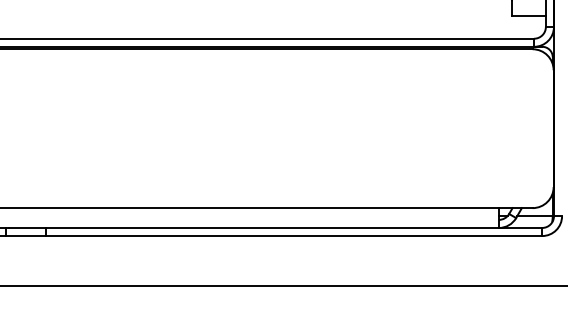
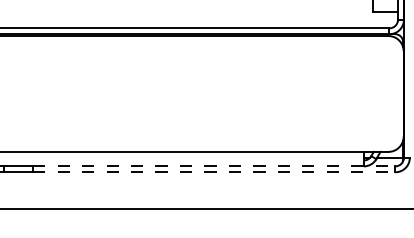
line: (294, 227) -> (214, 166), solid -> dashed
line: (294, 236) -> (214, 172), solid -> dashed

